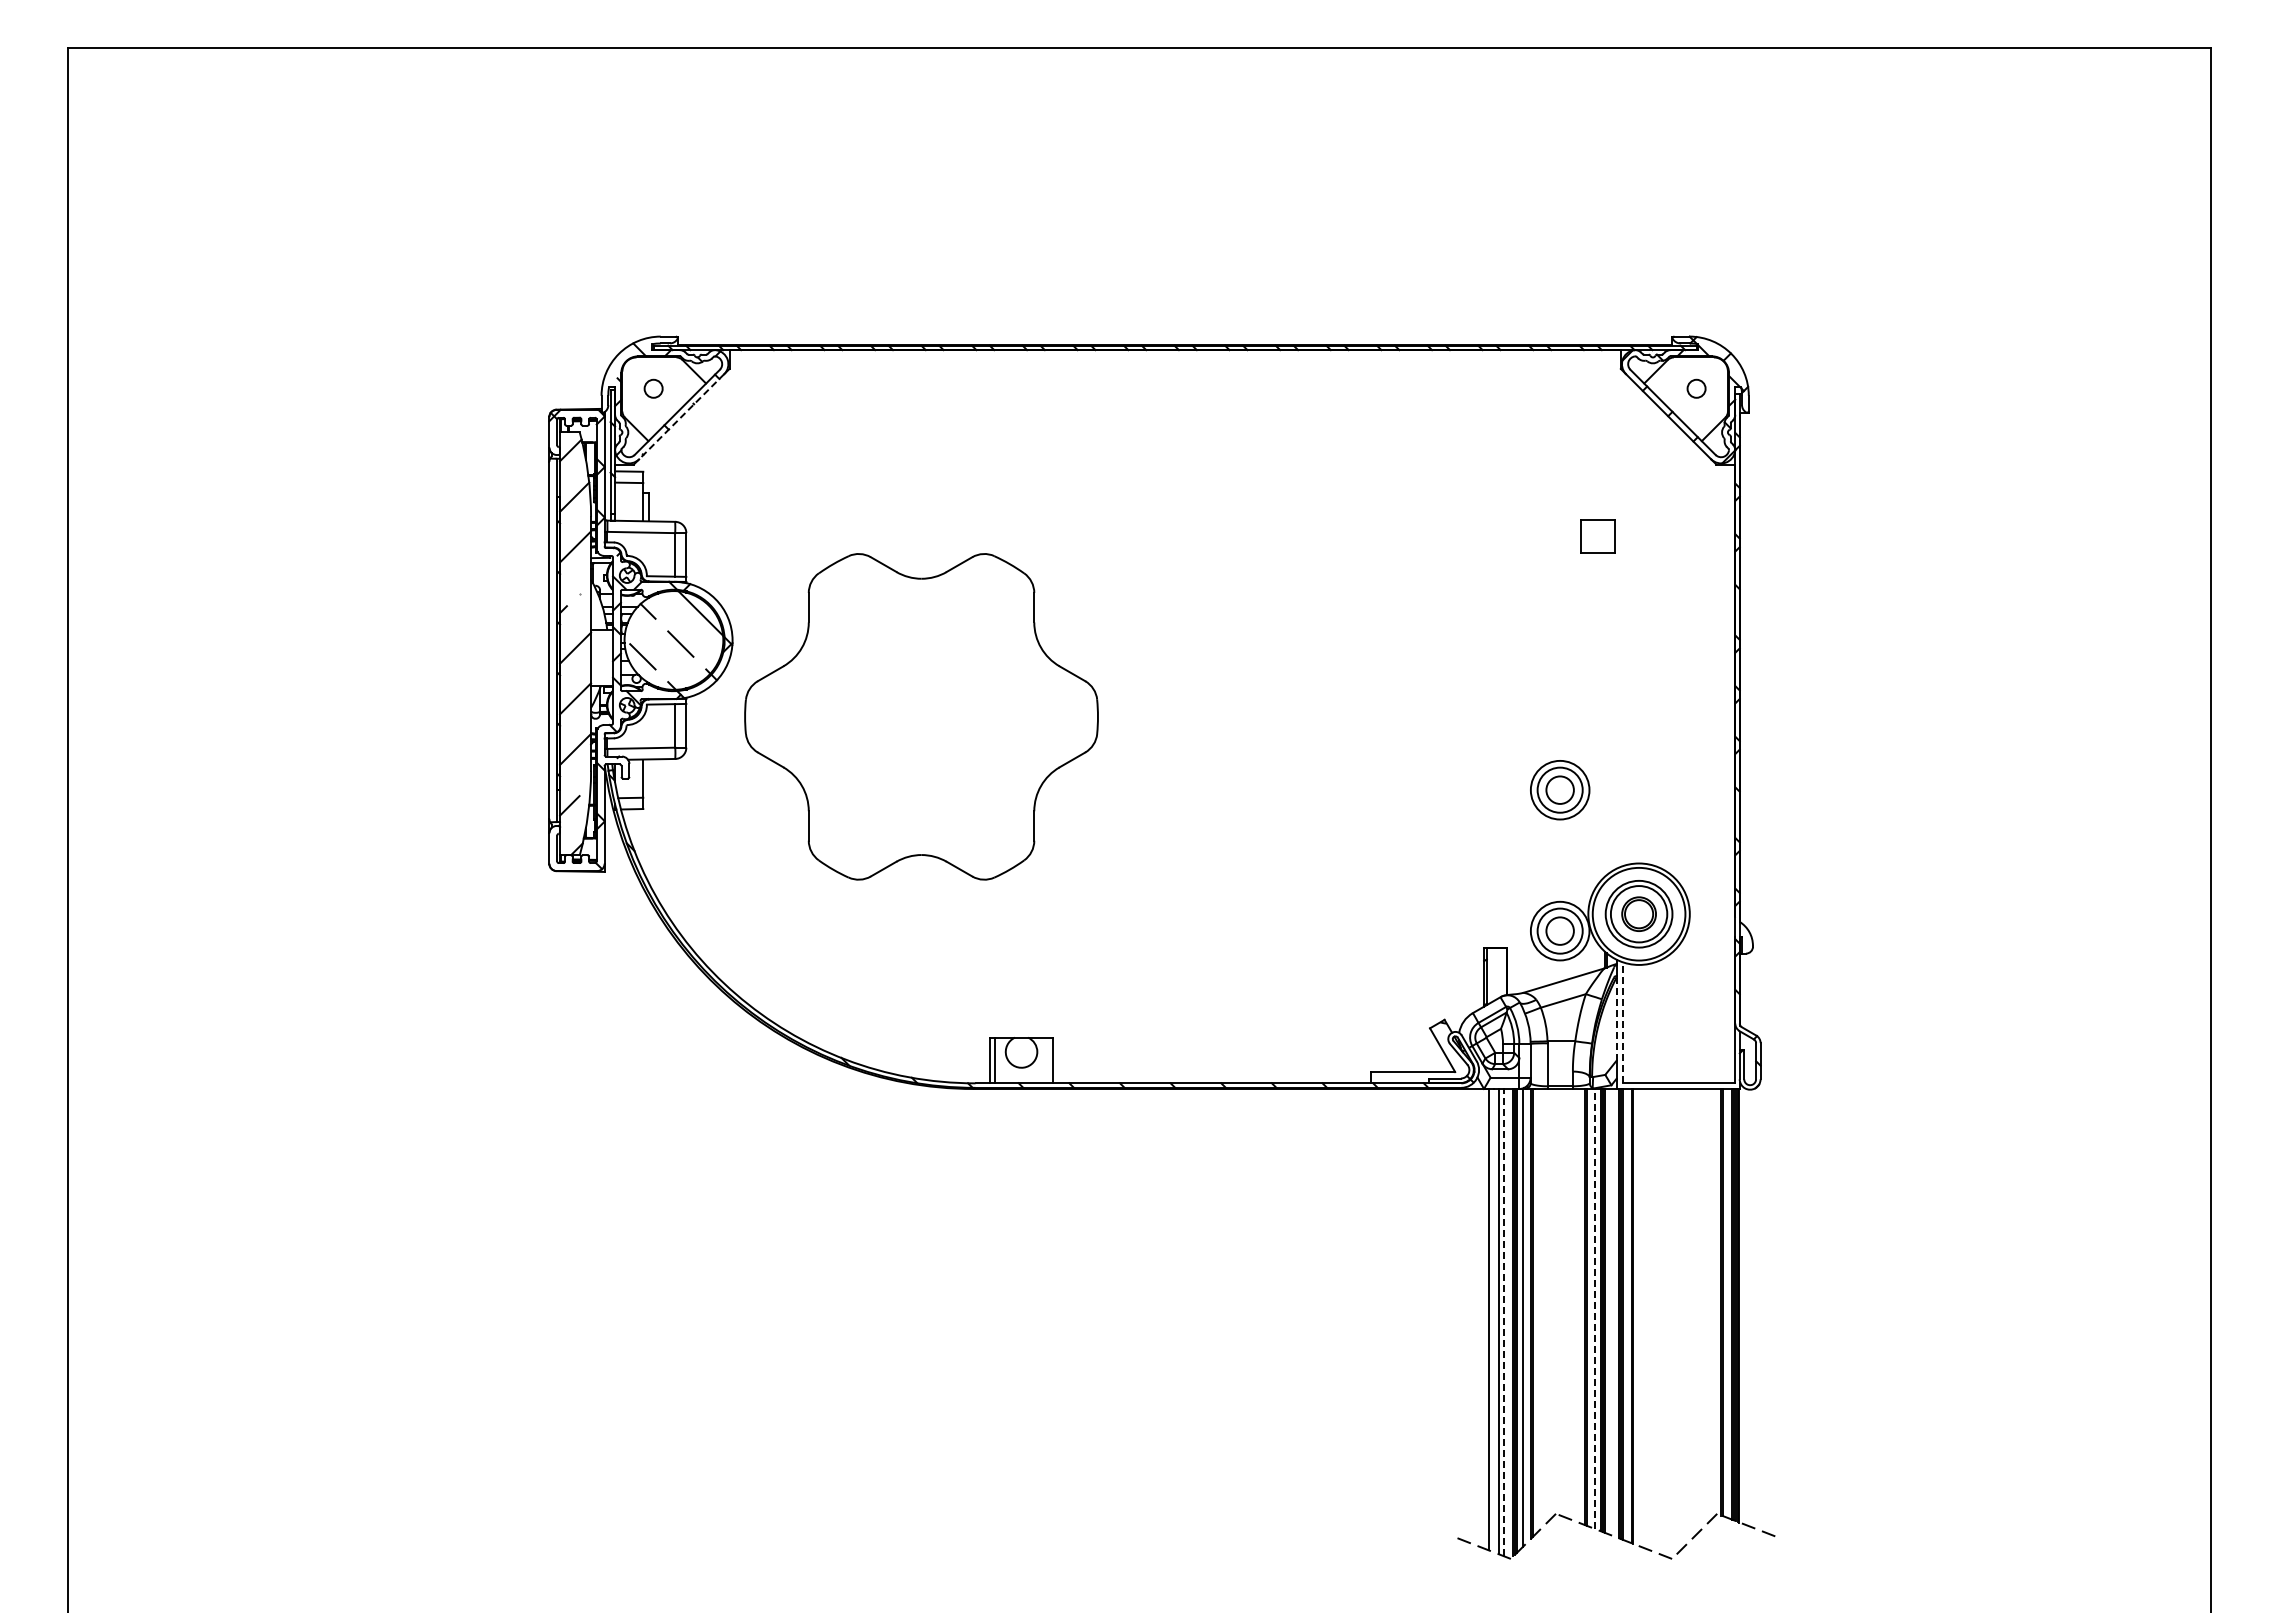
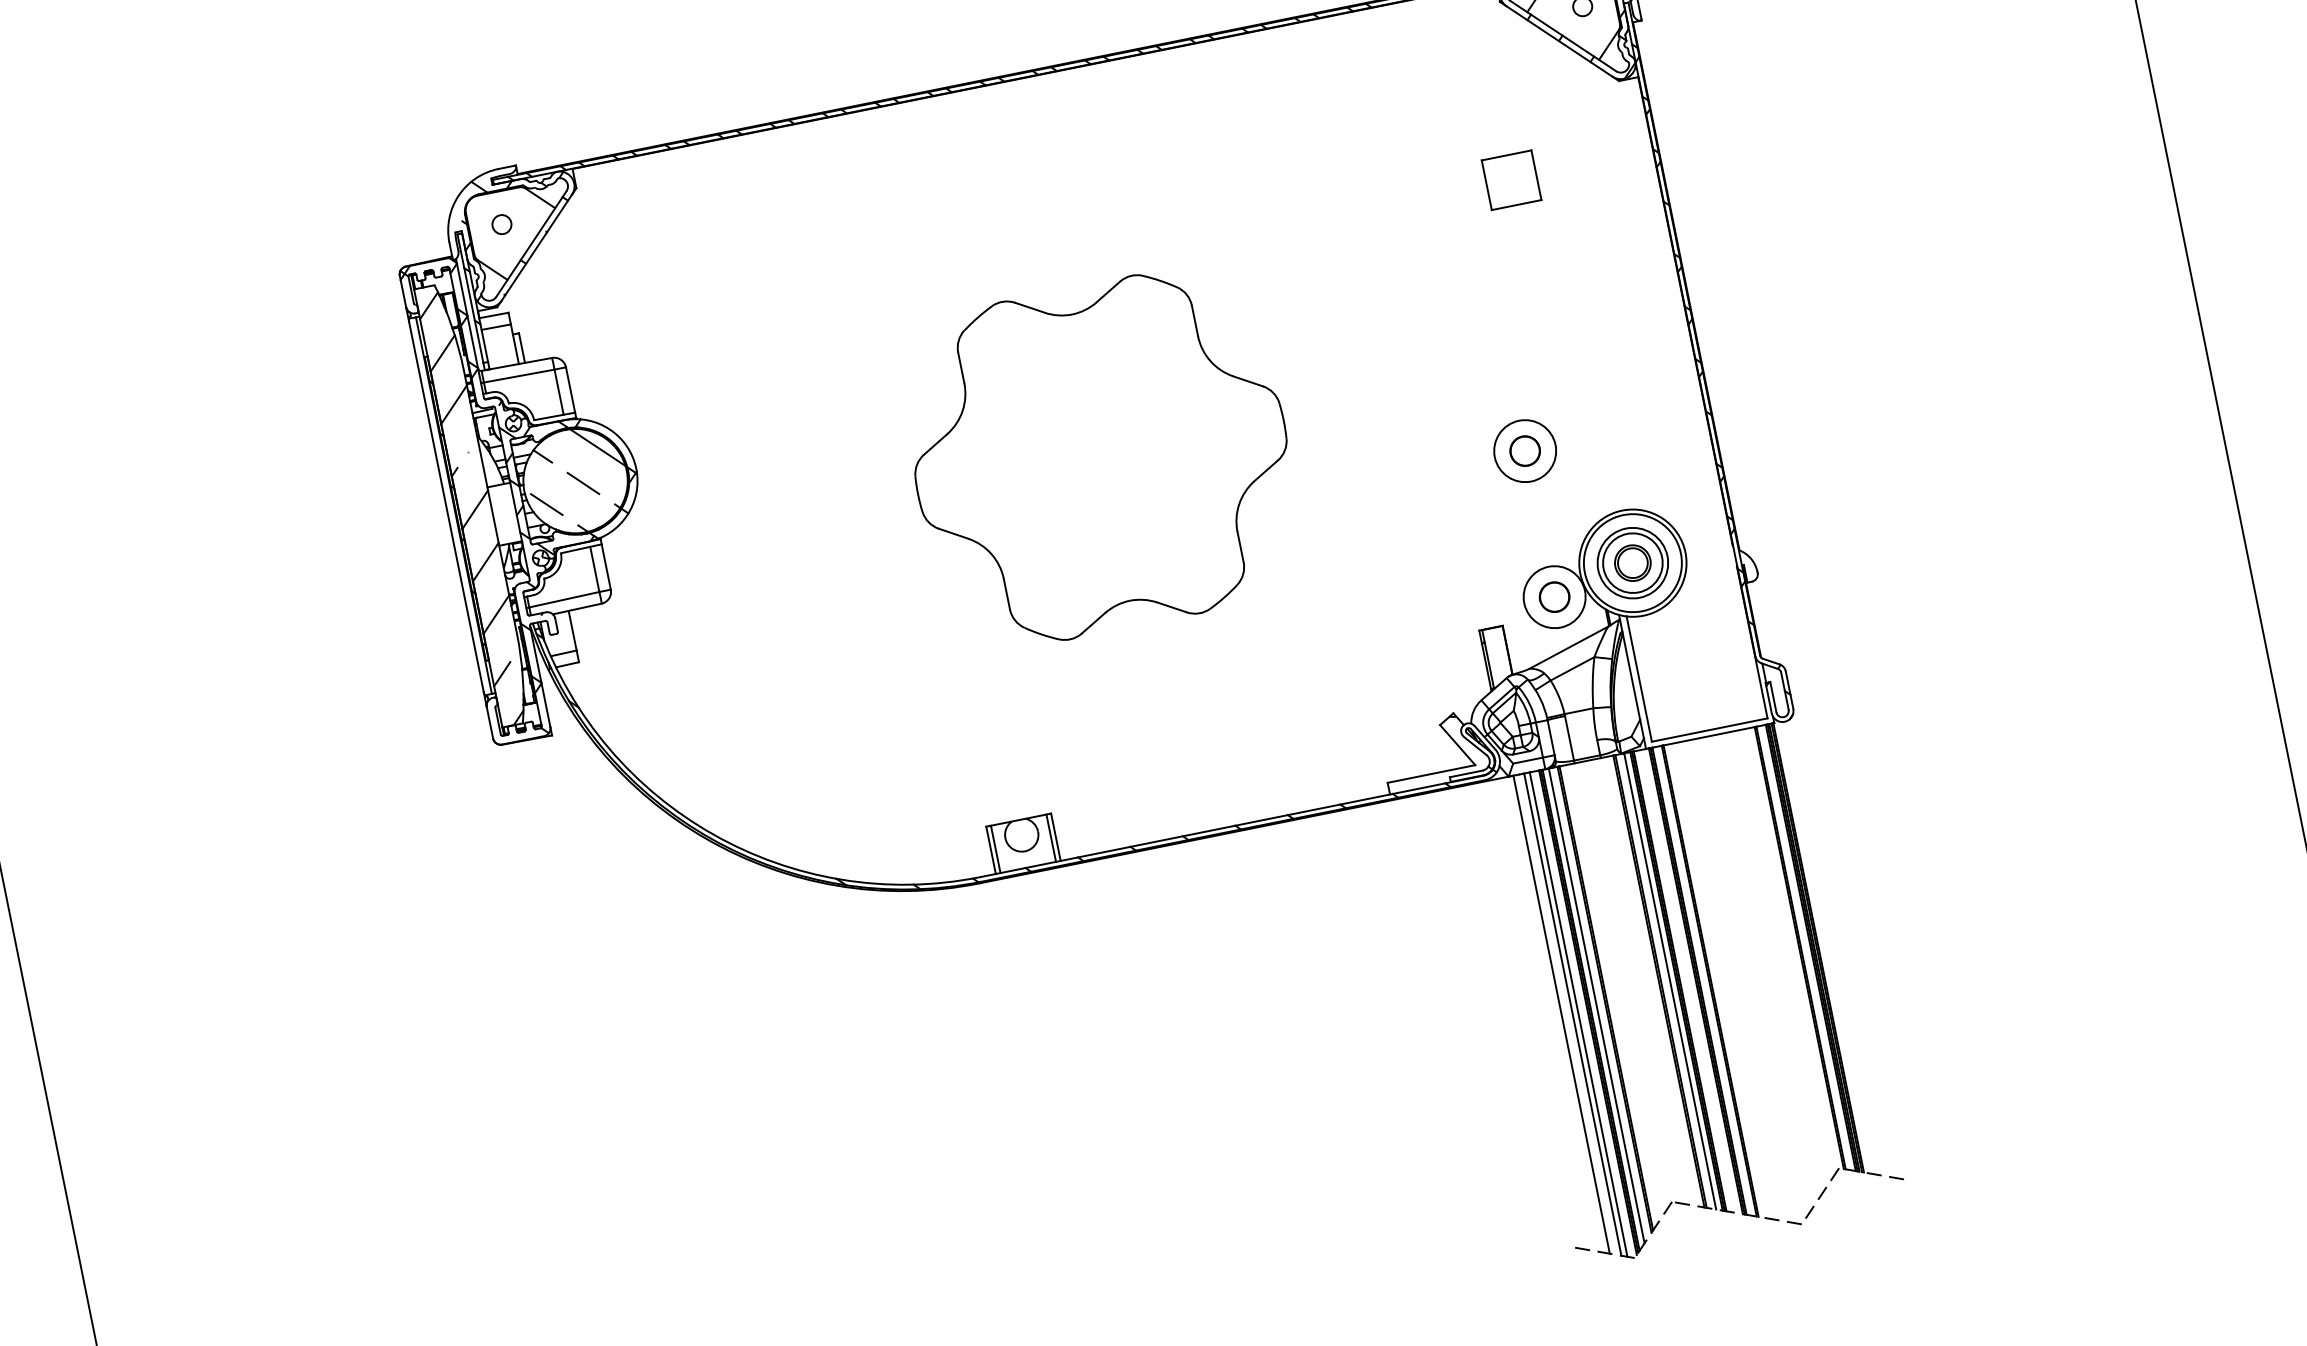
line: (681, 417) -> (536, 248), dashed -> solid
part: (1597, 535) -> (1510, 179), size x1.43
part: (921, 716) -> (1100, 457), moved
circle: (1560, 790) -> (1525, 451), size x0.62
circle: (1560, 931) -> (1555, 597), size x0.62
line: (1616, 1019) -> (1631, 676), dashed -> solid
line: (1623, 1022) -> (1639, 678), dashed -> solid
line: (1048, 1060) -> (1051, 838), added
line: (1595, 1308) -> (1670, 980), dashed -> solid
line: (1504, 1322) -> (1578, 1014), dashed -> solid

